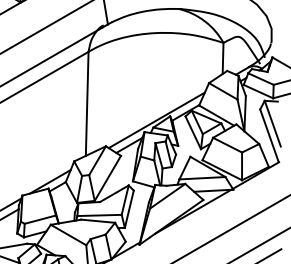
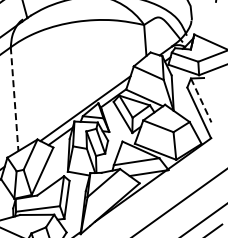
line: (87, 104) -> (14, 99), solid -> dashed
line: (272, 124) -> (201, 101), solid -> dashed

